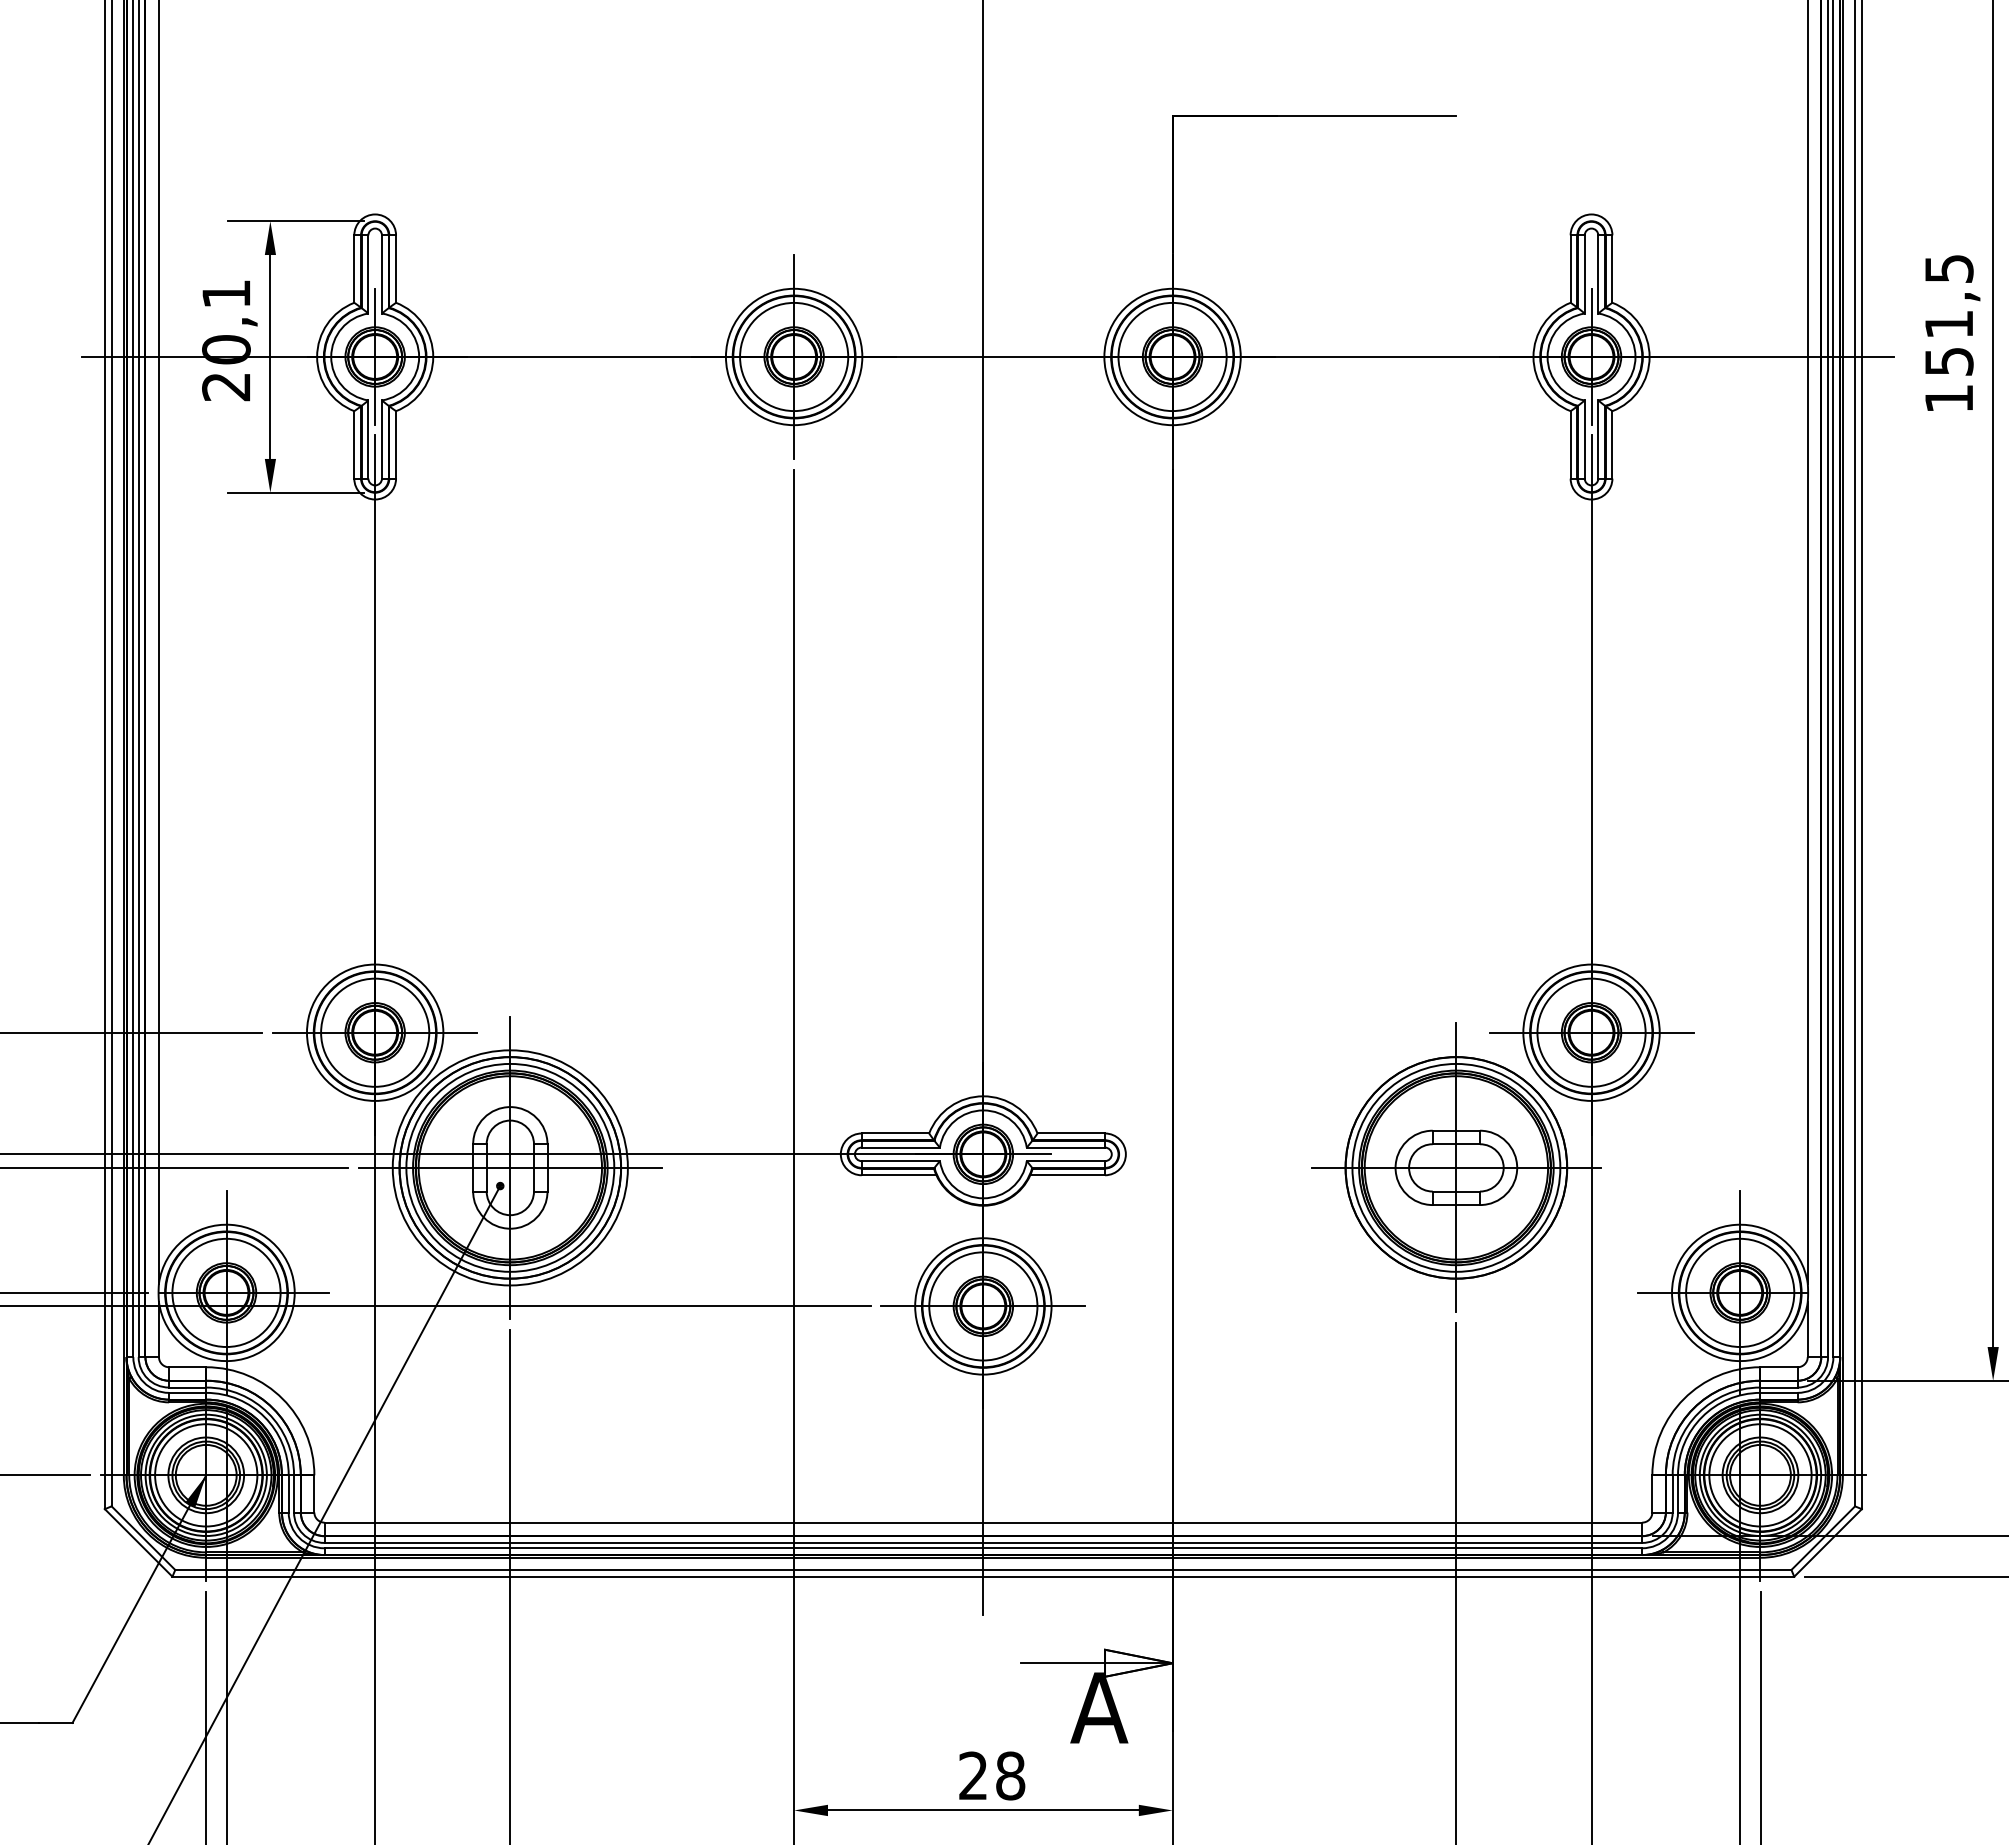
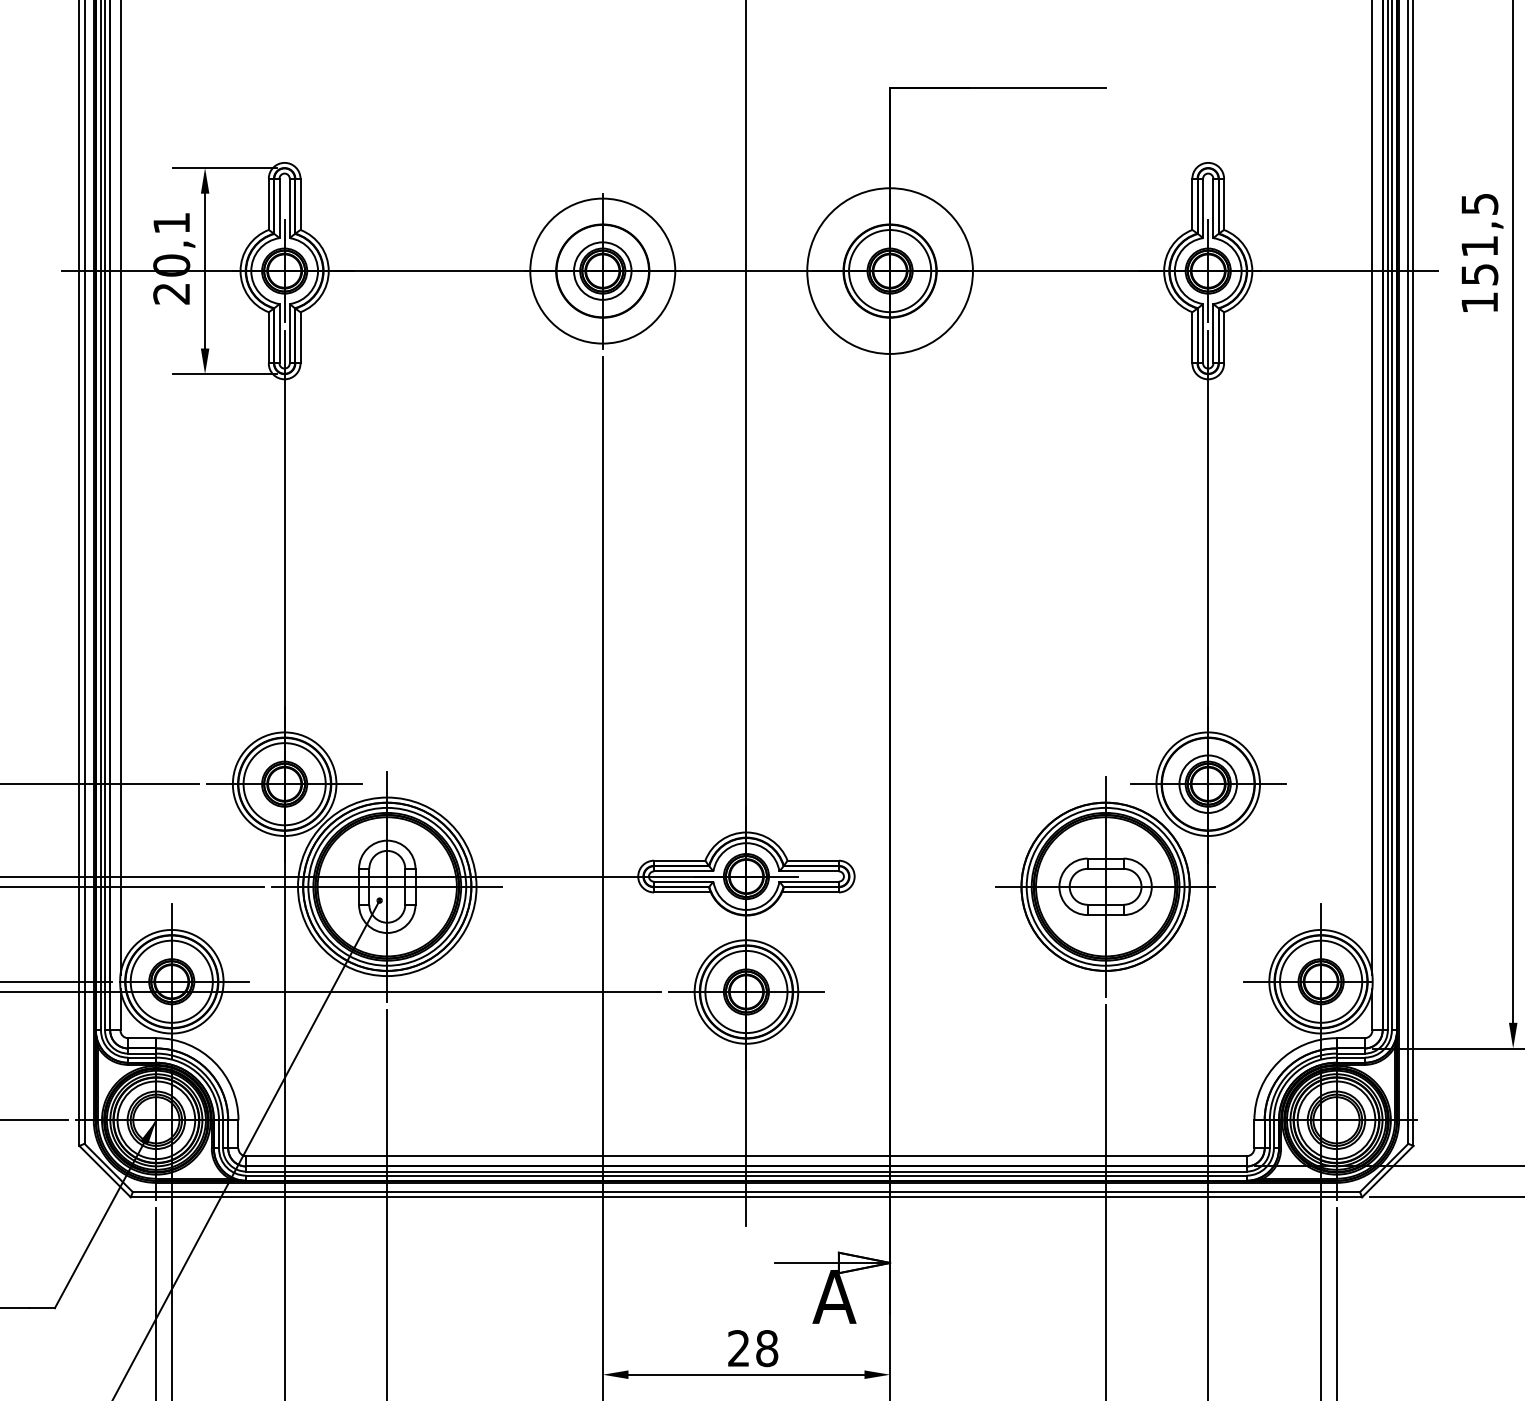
circle: (793, 356) -> (602, 270), size x1.4
circle: (794, 356) -> (603, 270), size x0.7
circle: (1172, 356) -> (890, 270), size x1.6
circle: (1591, 1032) -> (1208, 784), size x0.7

